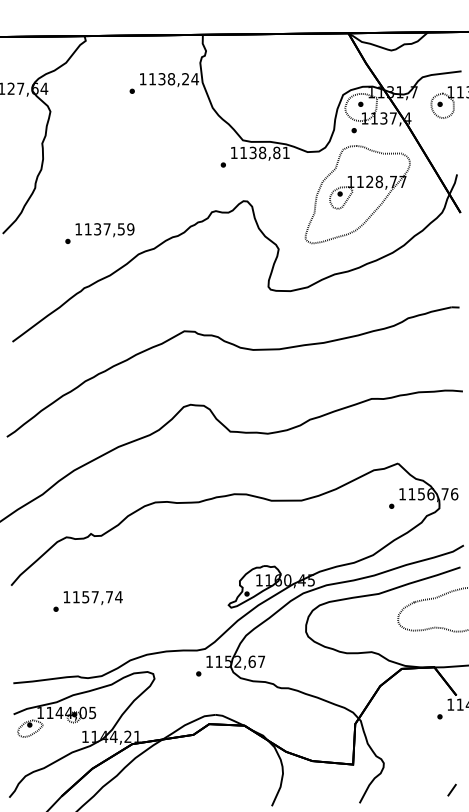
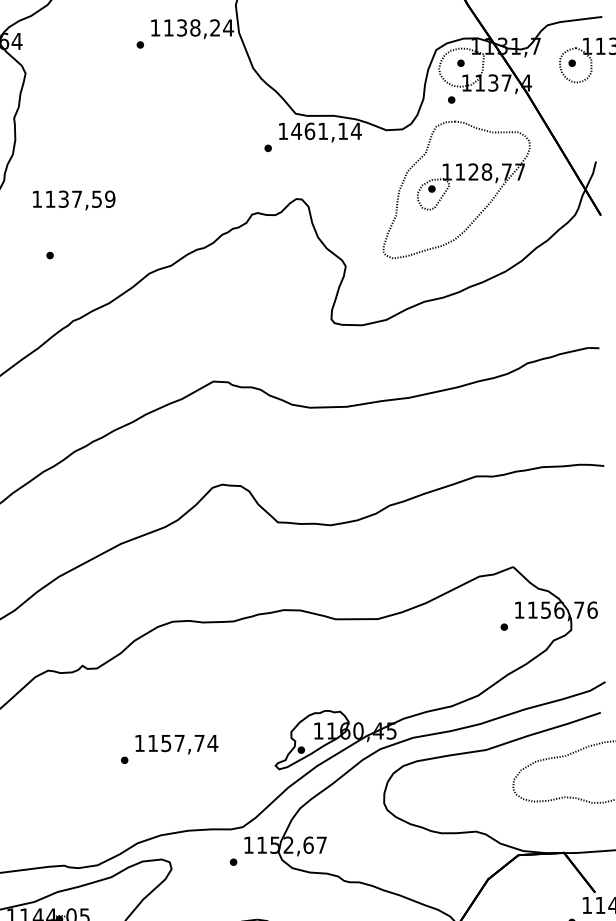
text: (264, 152) -> (325, 130), 1138,81 -> 1461,14
text: (104, 230) -> (73, 200), moved
text: (87, 601) -> (168, 749), moved

